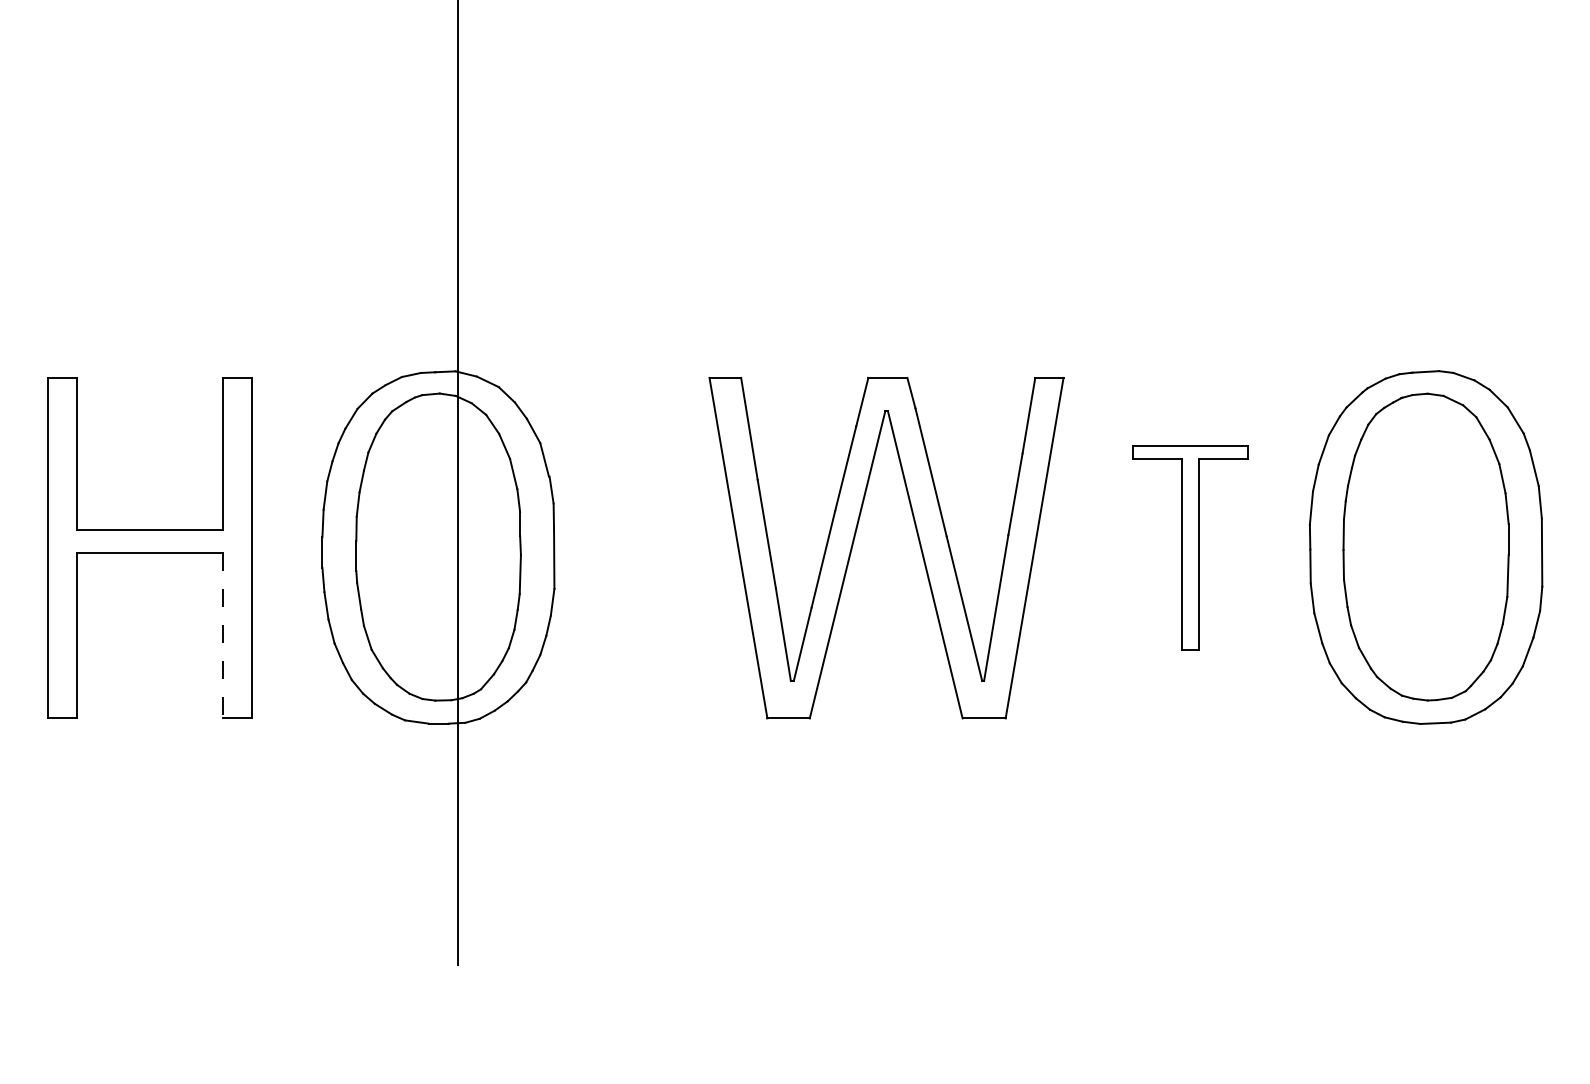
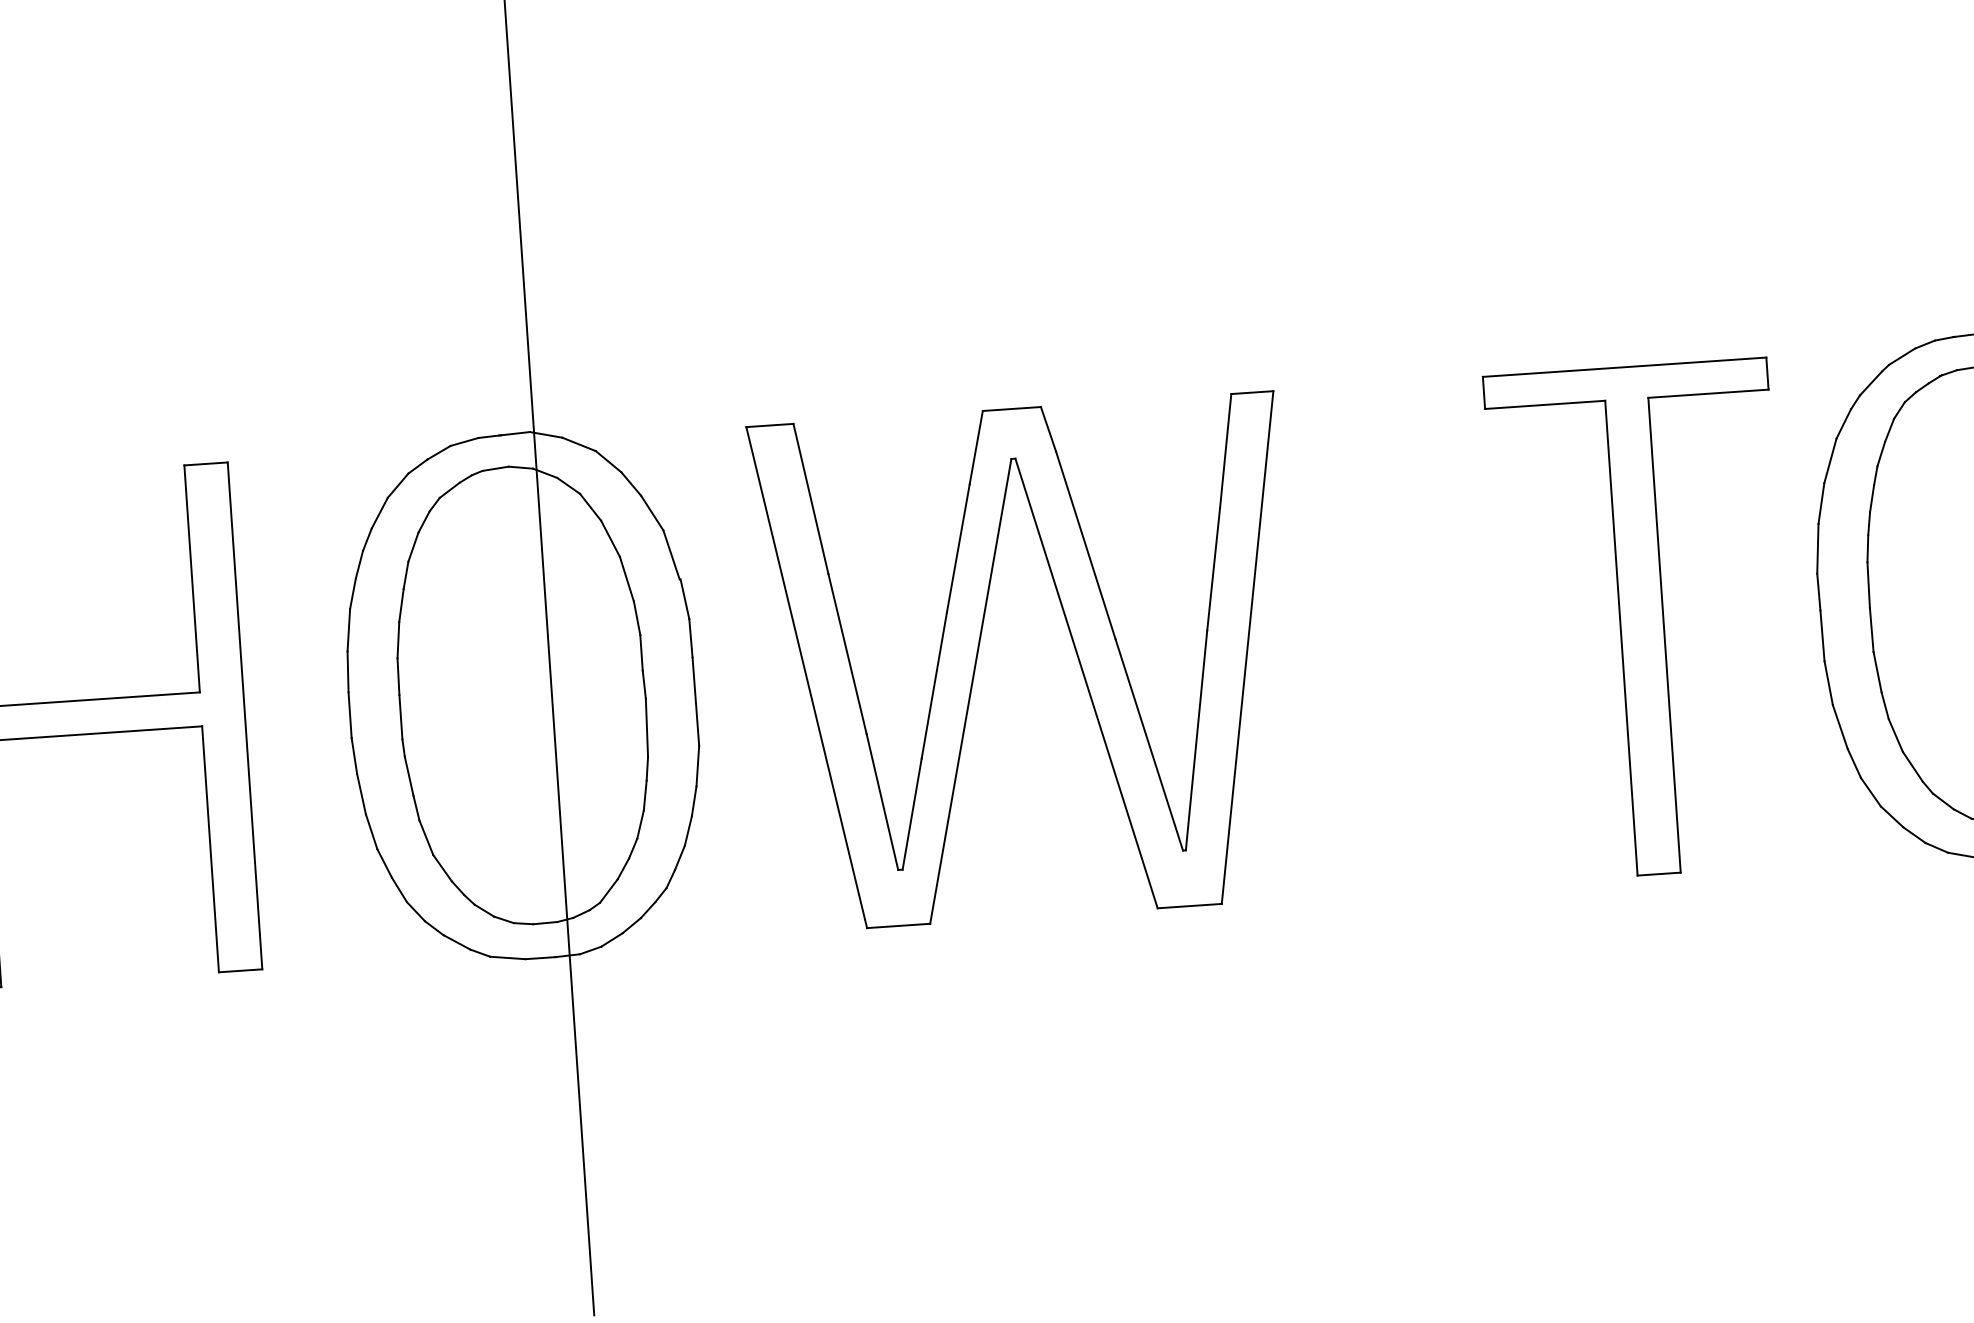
part: (854, 541) -> (978, 655), moved
part: (1190, 547) -> (1641, 619), size x1.67
line: (223, 635) -> (211, 848), dashed -> solid

